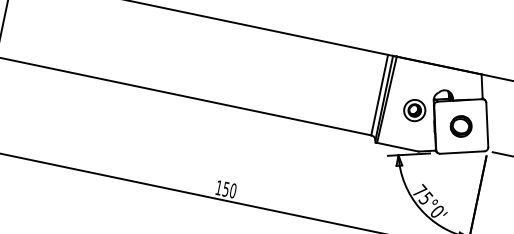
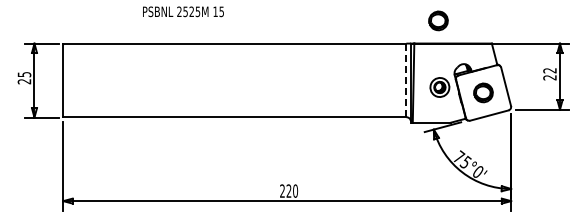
part: (428, 36) -> (438, 20), added
line: (379, 95) -> (406, 80), solid -> dashed
text: (222, 187) -> (285, 190), 150 -> 220

